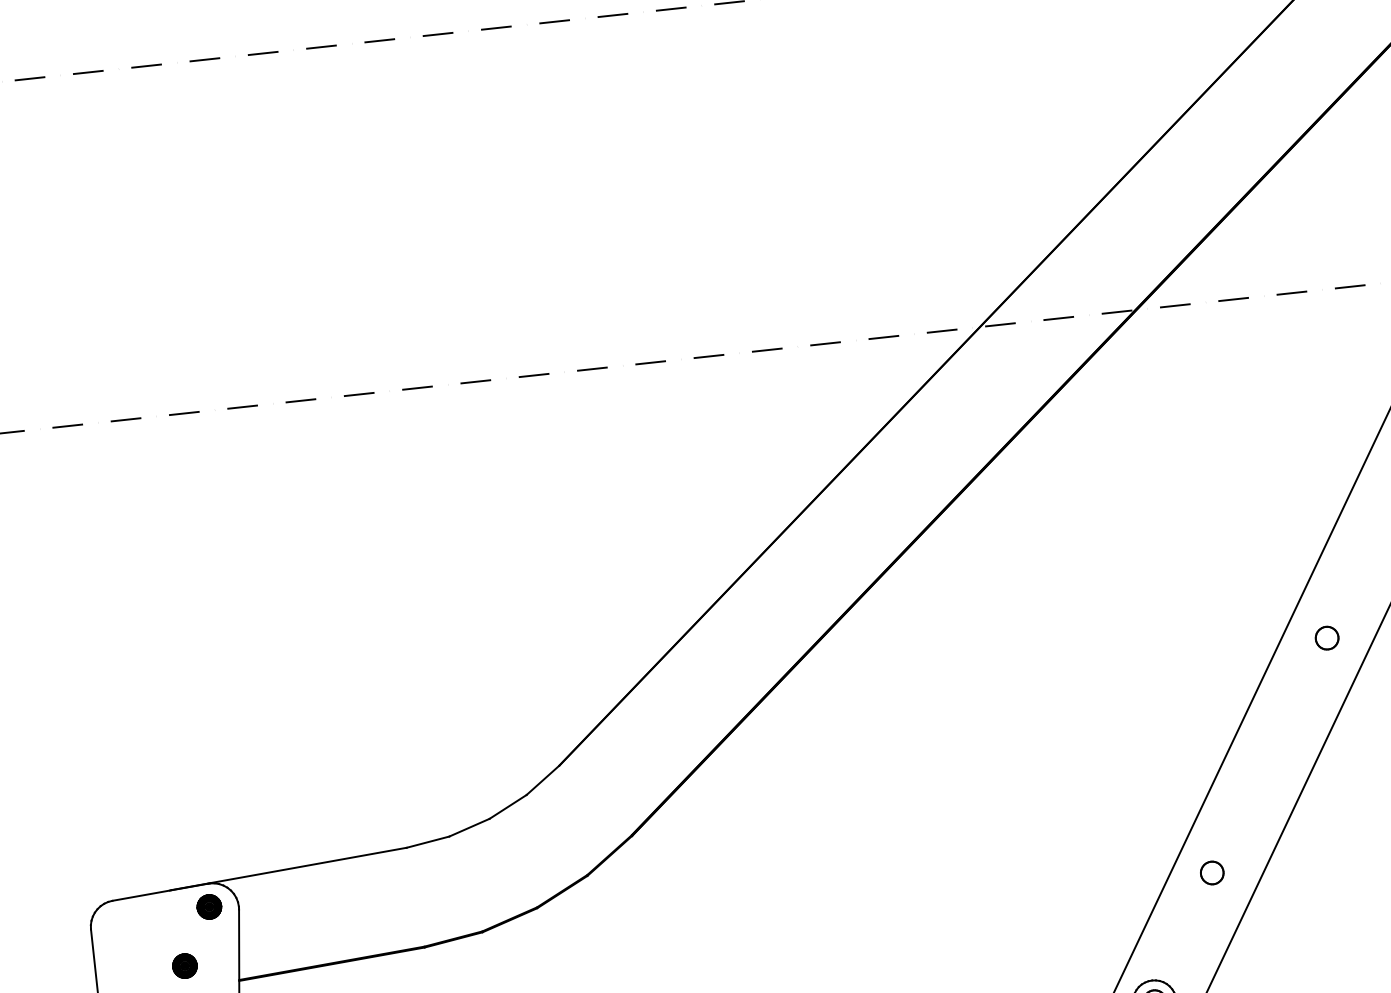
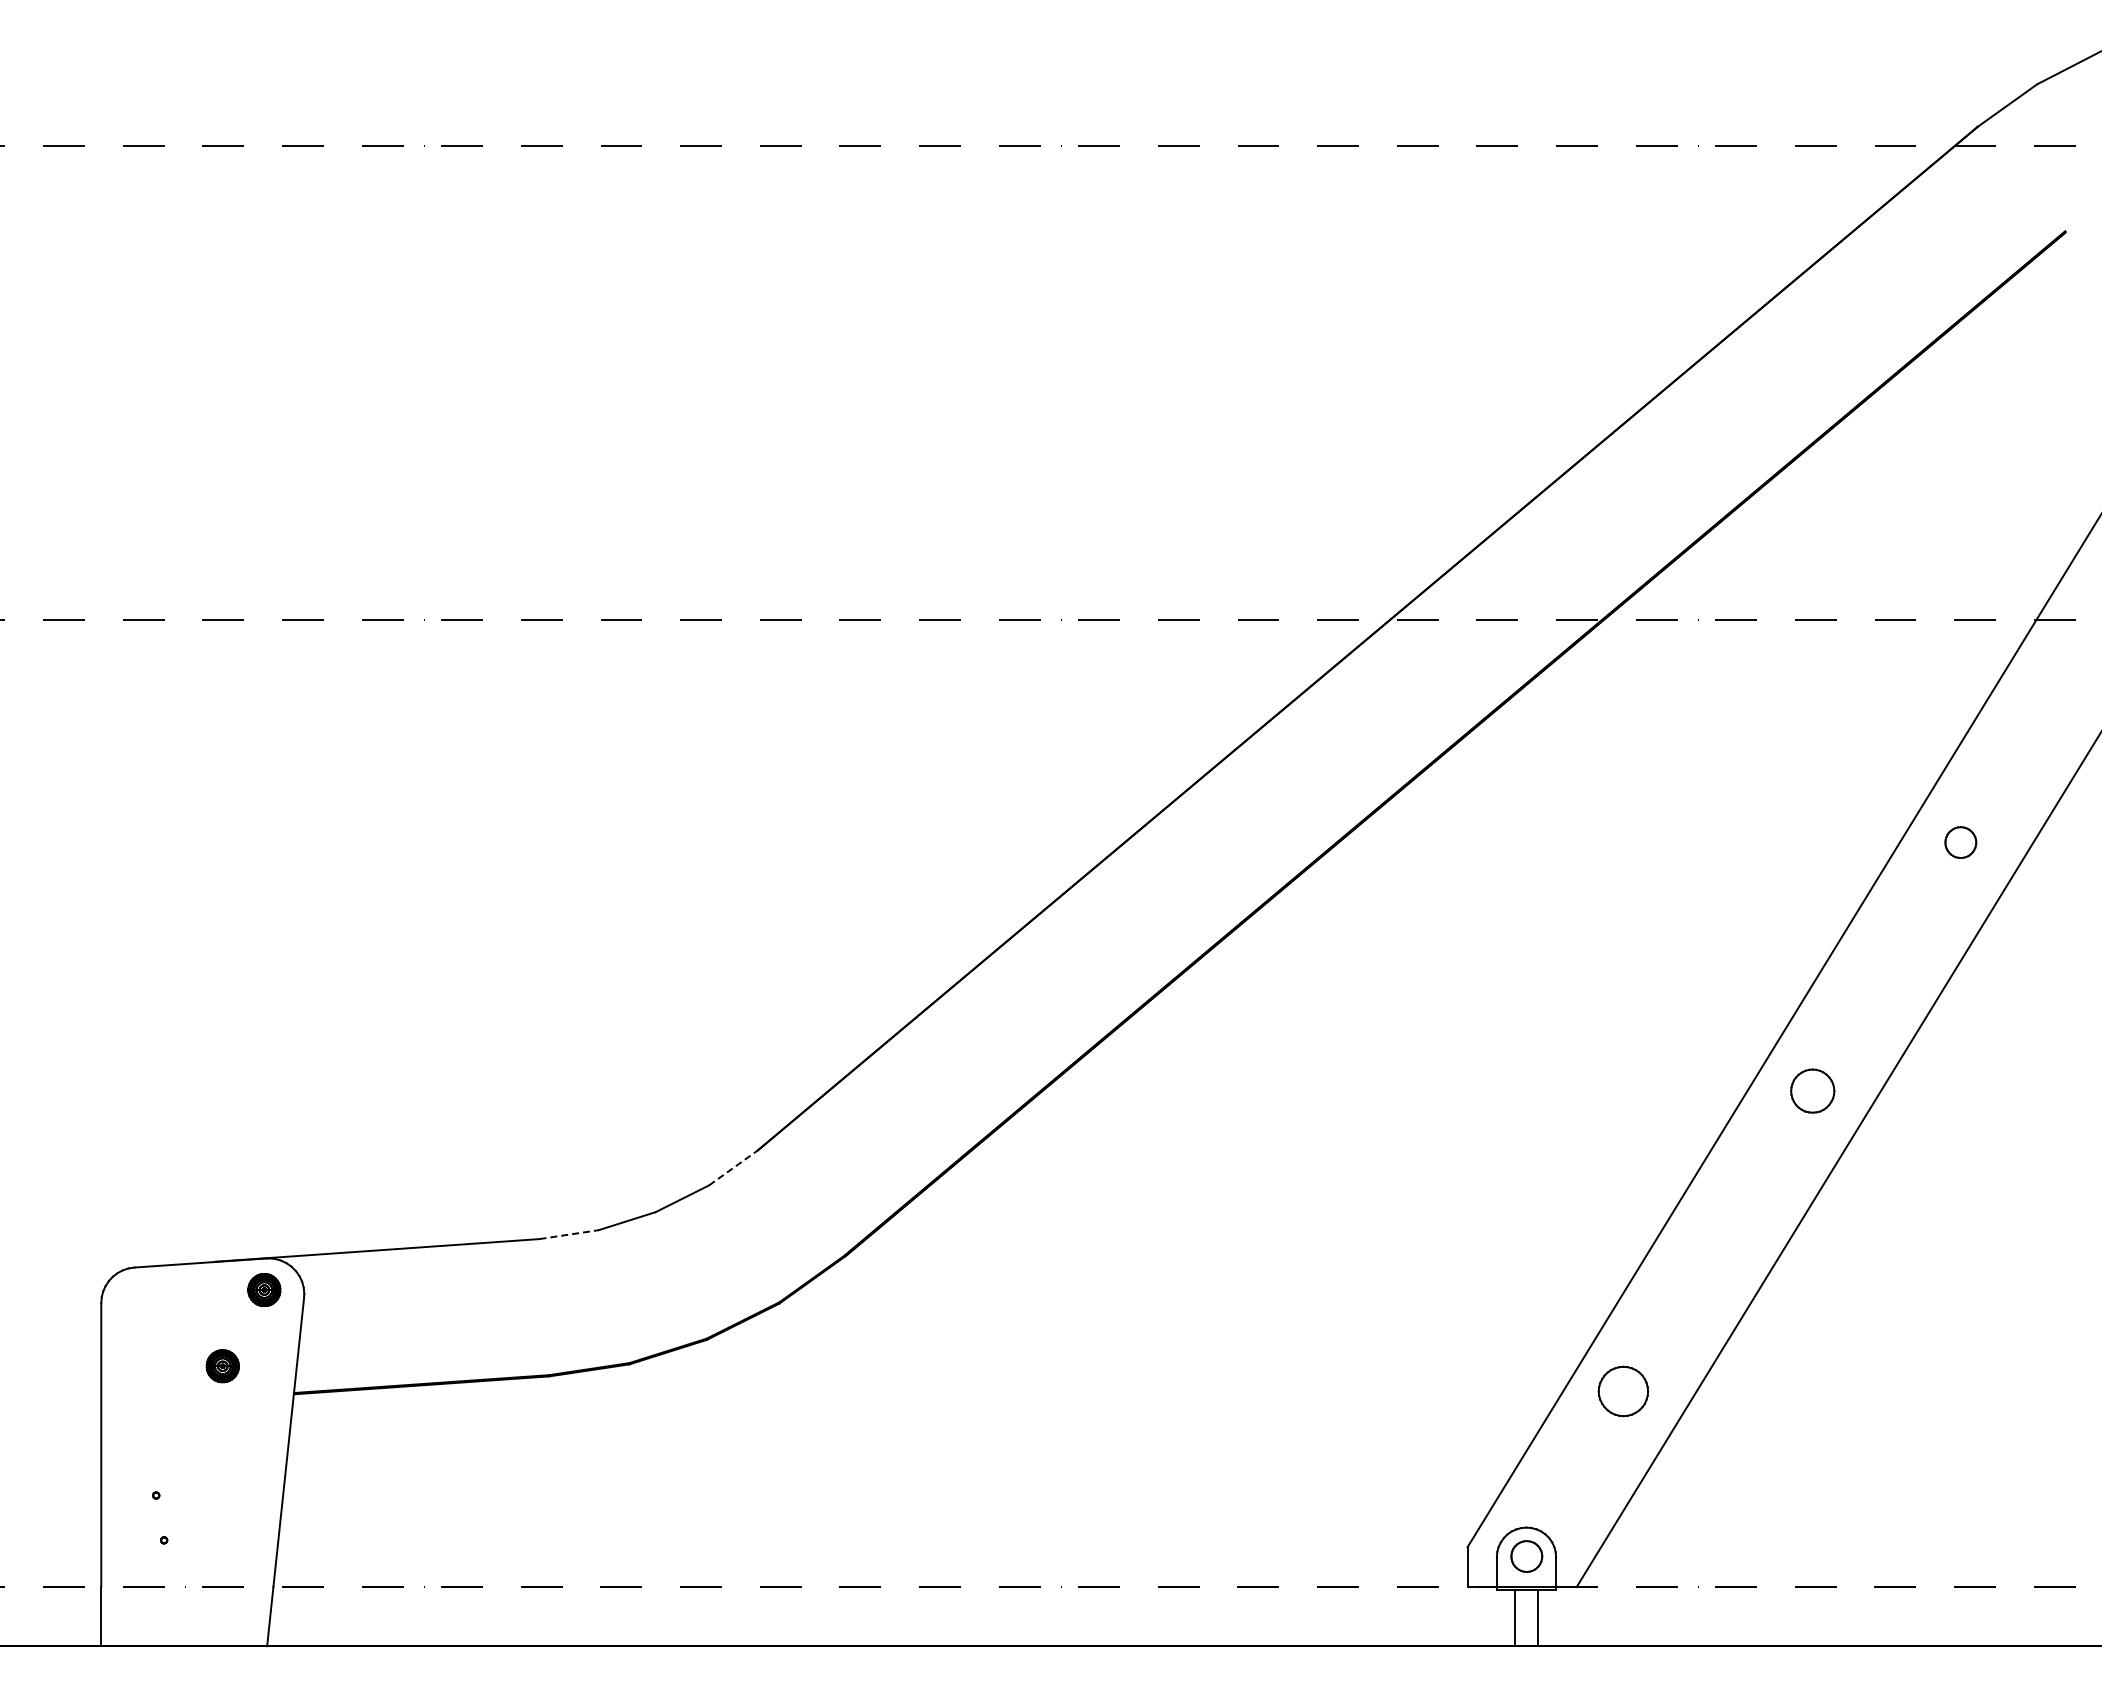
part: (1326, 637) -> (1812, 1090), size x1.4
line: (543, 779) -> (733, 1167), solid -> dashed
line: (428, 842) -> (569, 1234), solid -> dashed
part: (1211, 872) -> (1622, 1390), size x1.6

